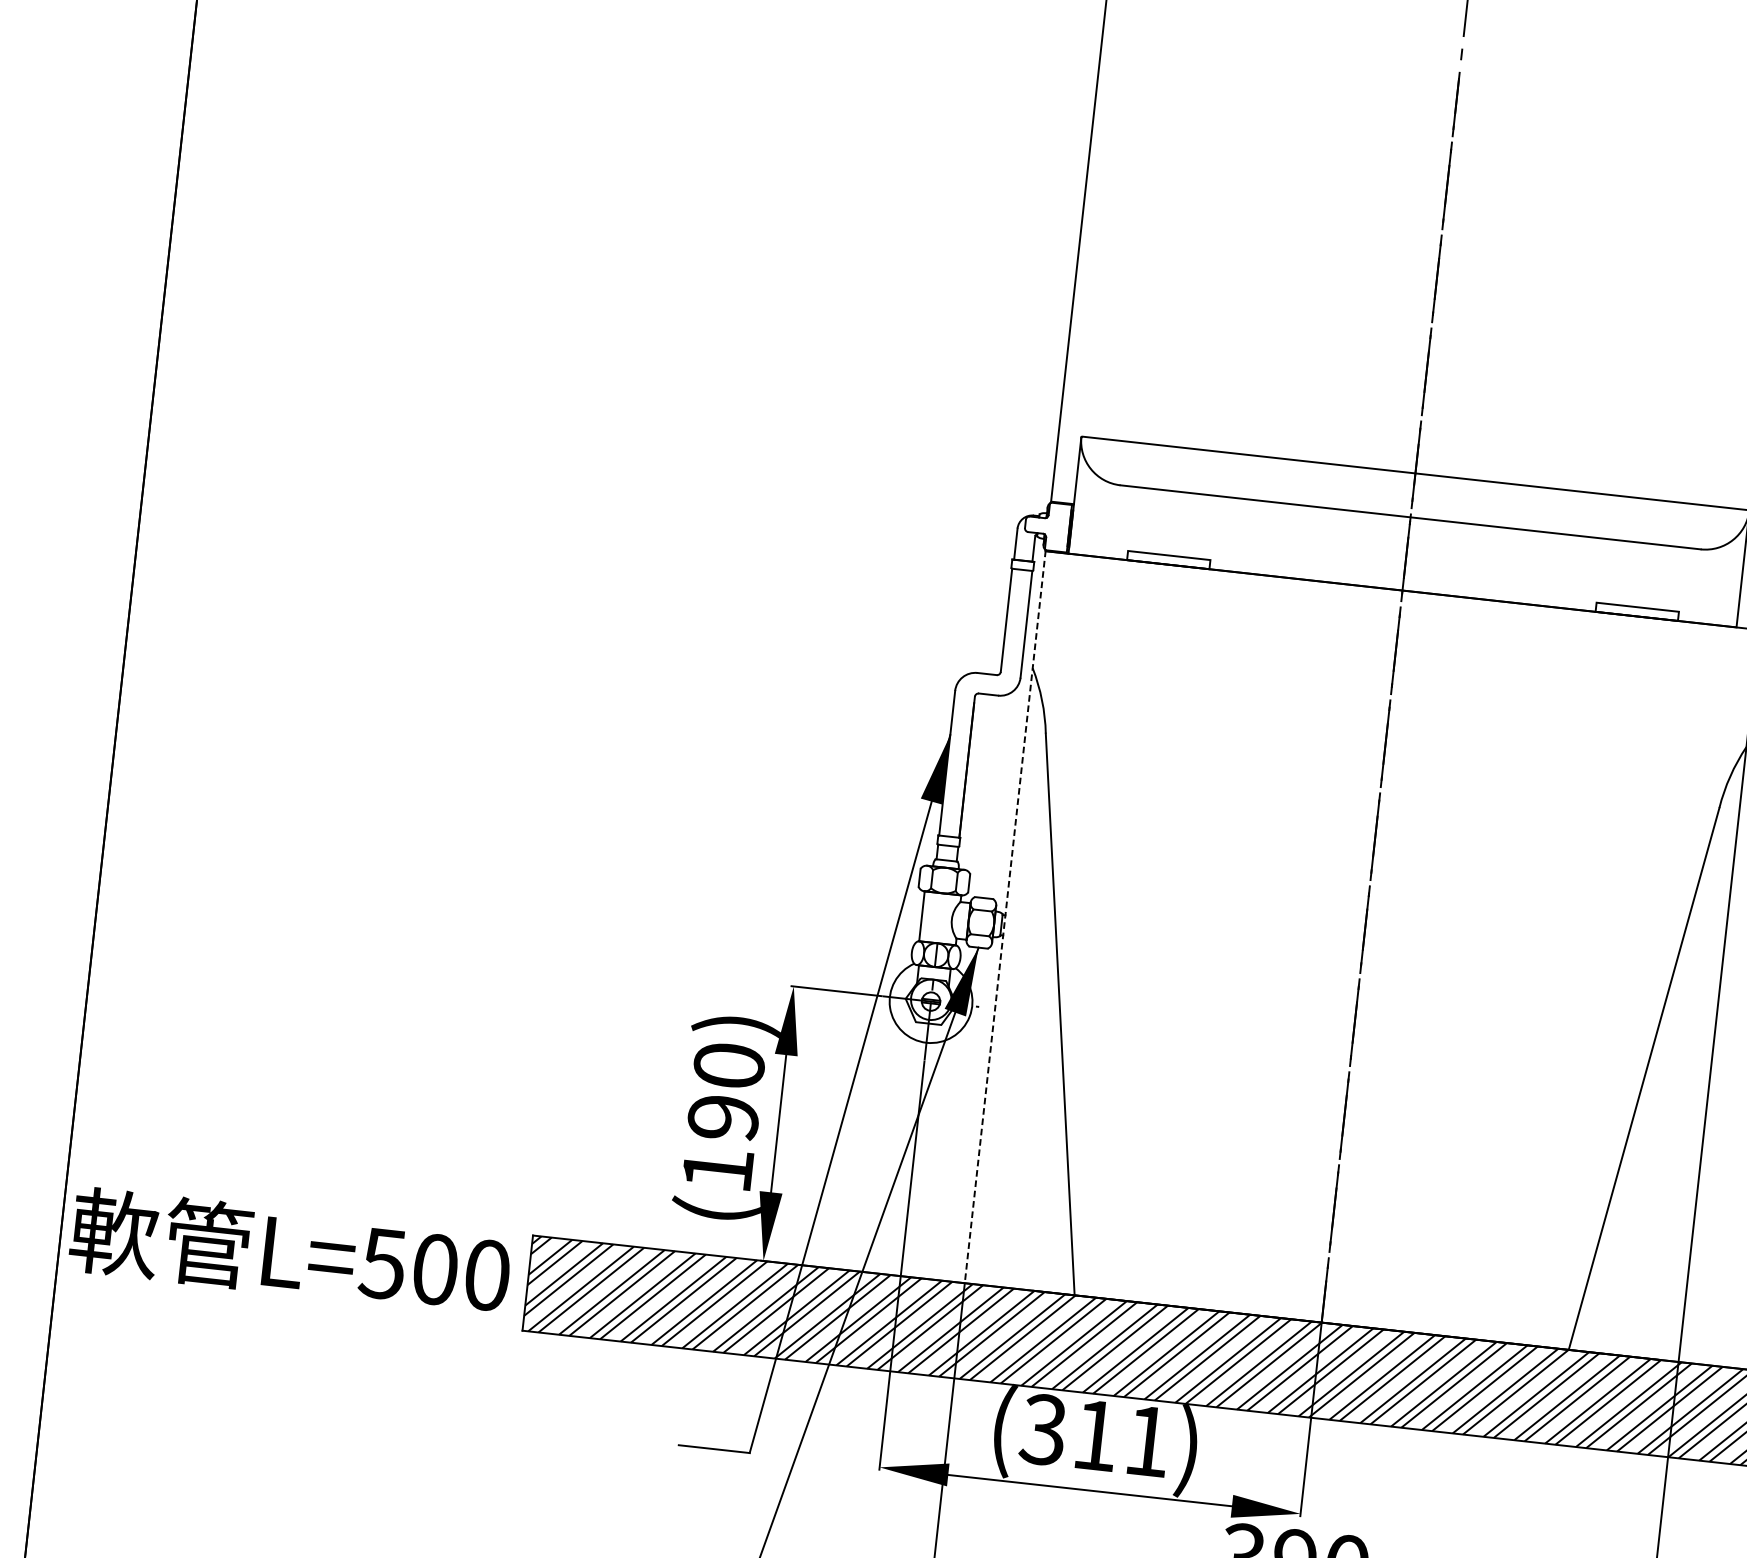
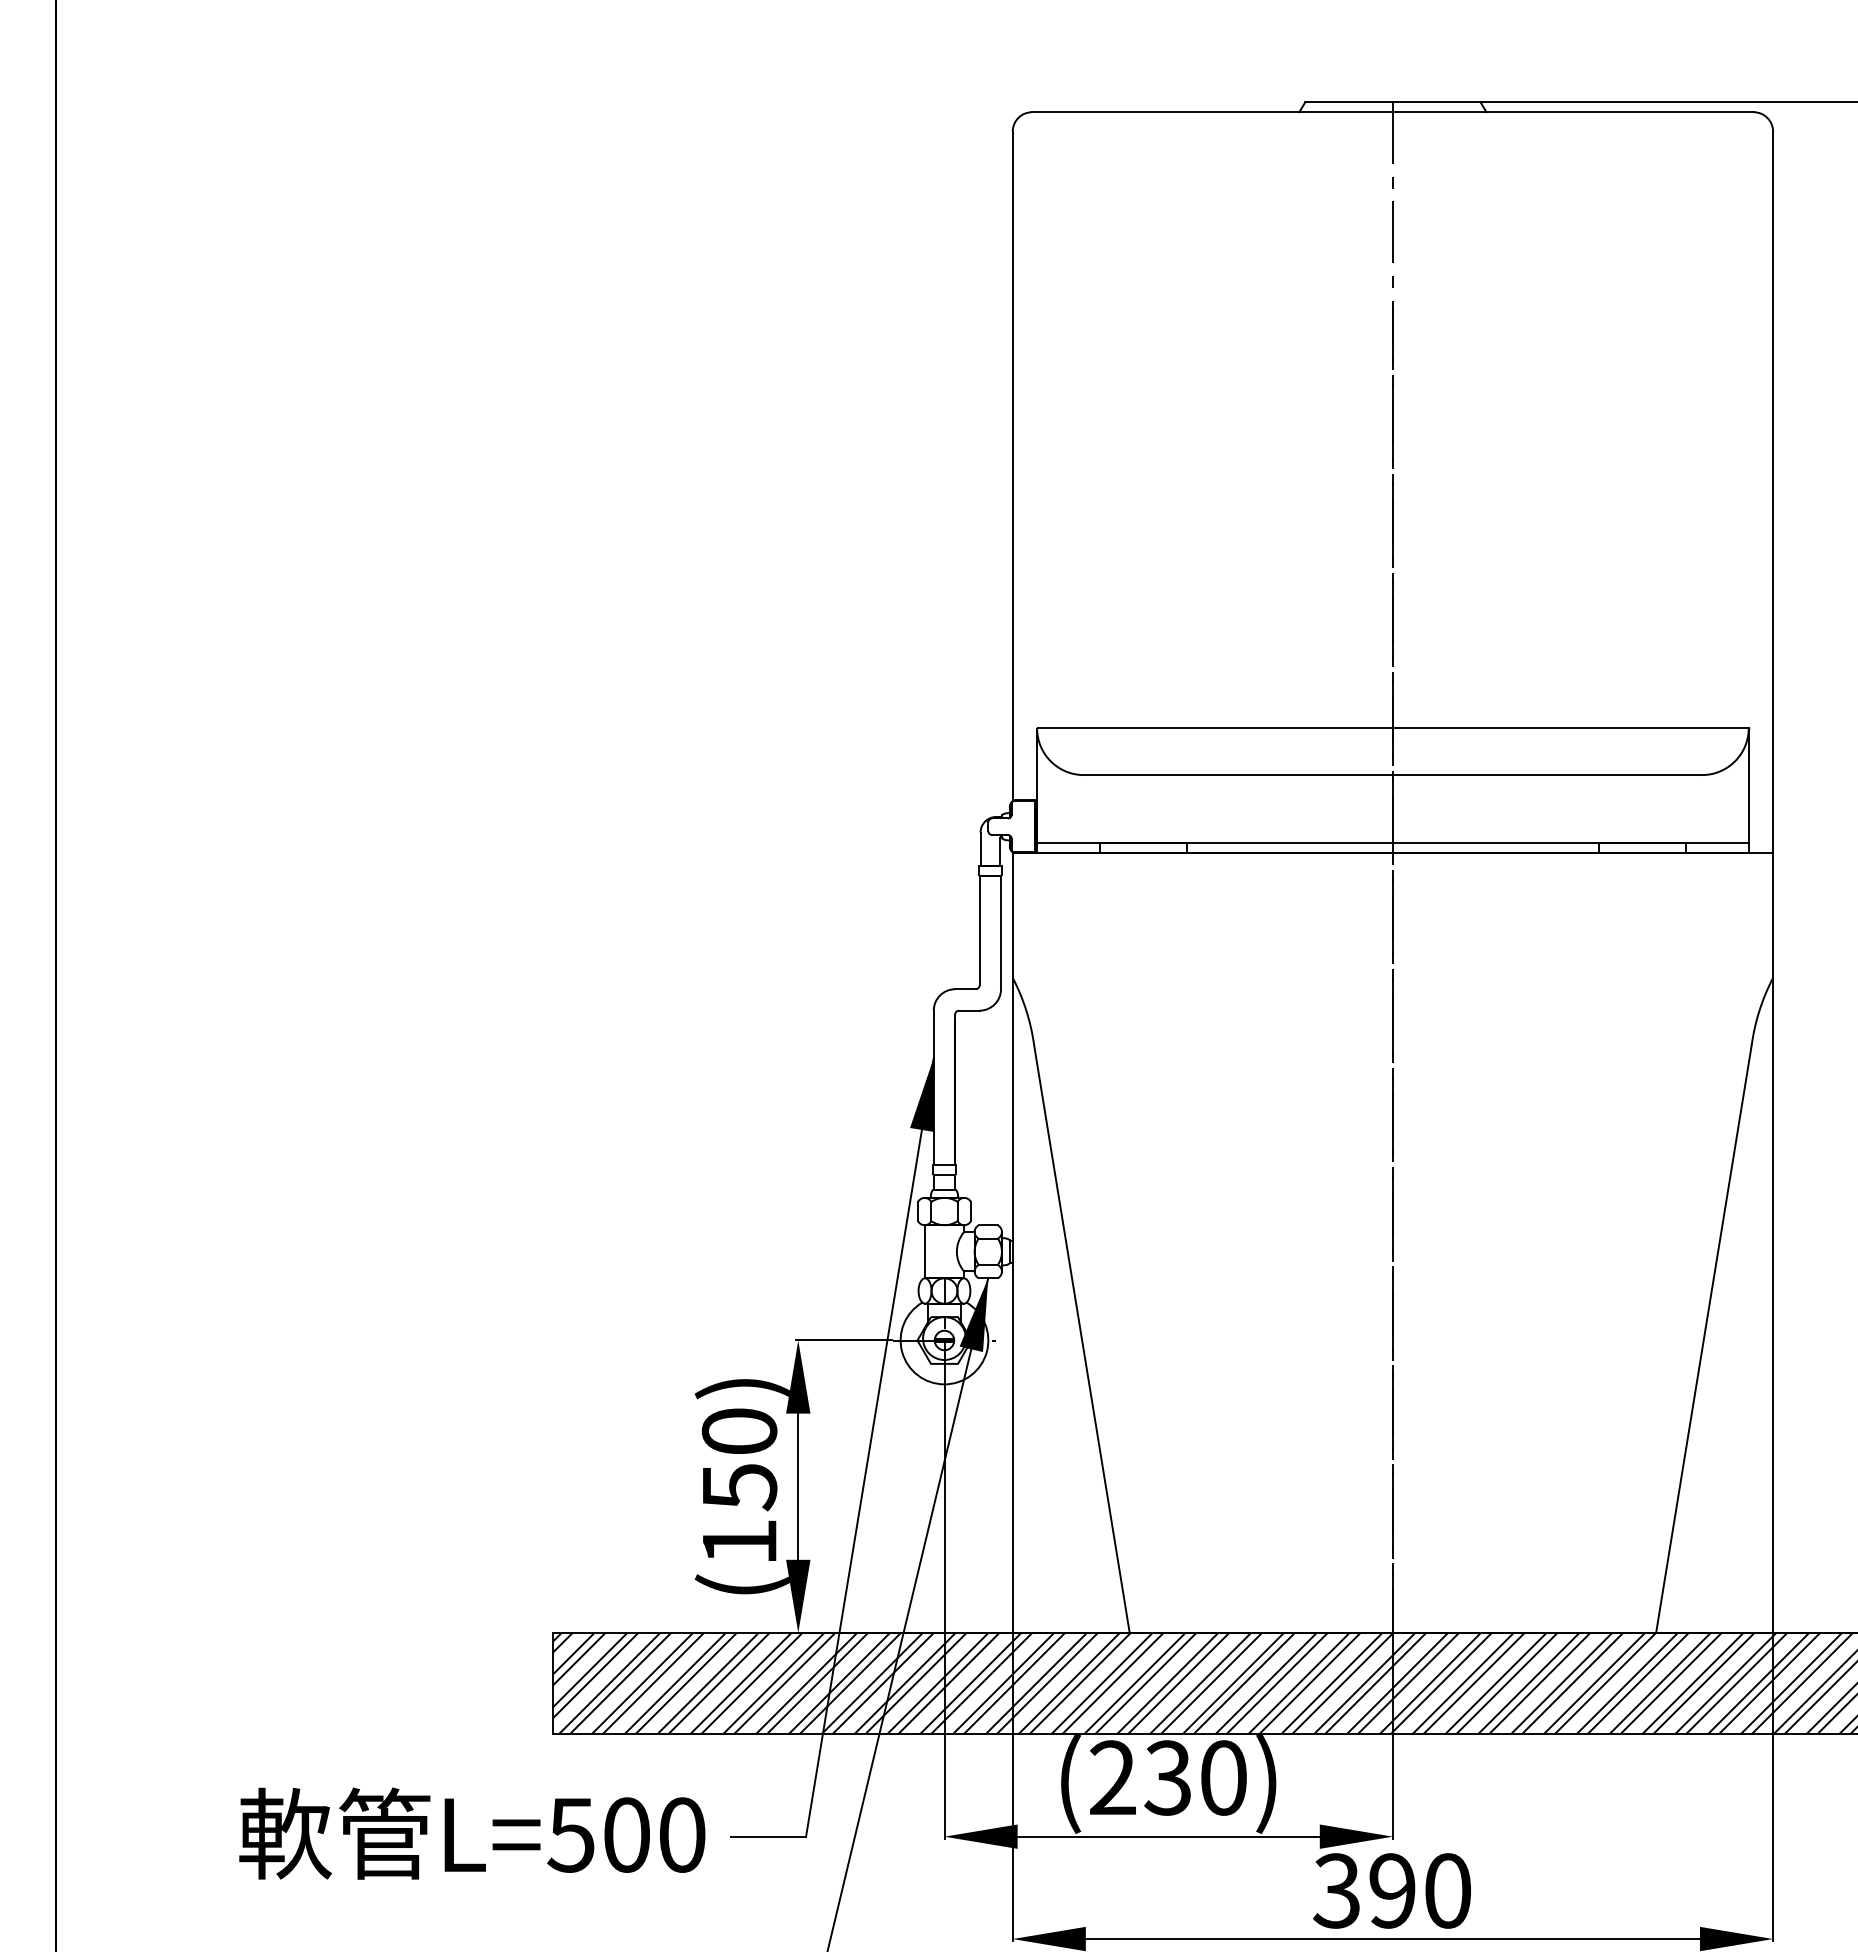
line: (1403, 581) -> (1392, 843), added
line: (1004, 917) -> (1012, 1243), dashed -> solid
text: (723, 1118) -> (739, 1487), (190) -> (150)
text: (290, 1252) -> (472, 1833), moved
text: (1095, 1434) -> (1167, 1777), (311) -> (230)

